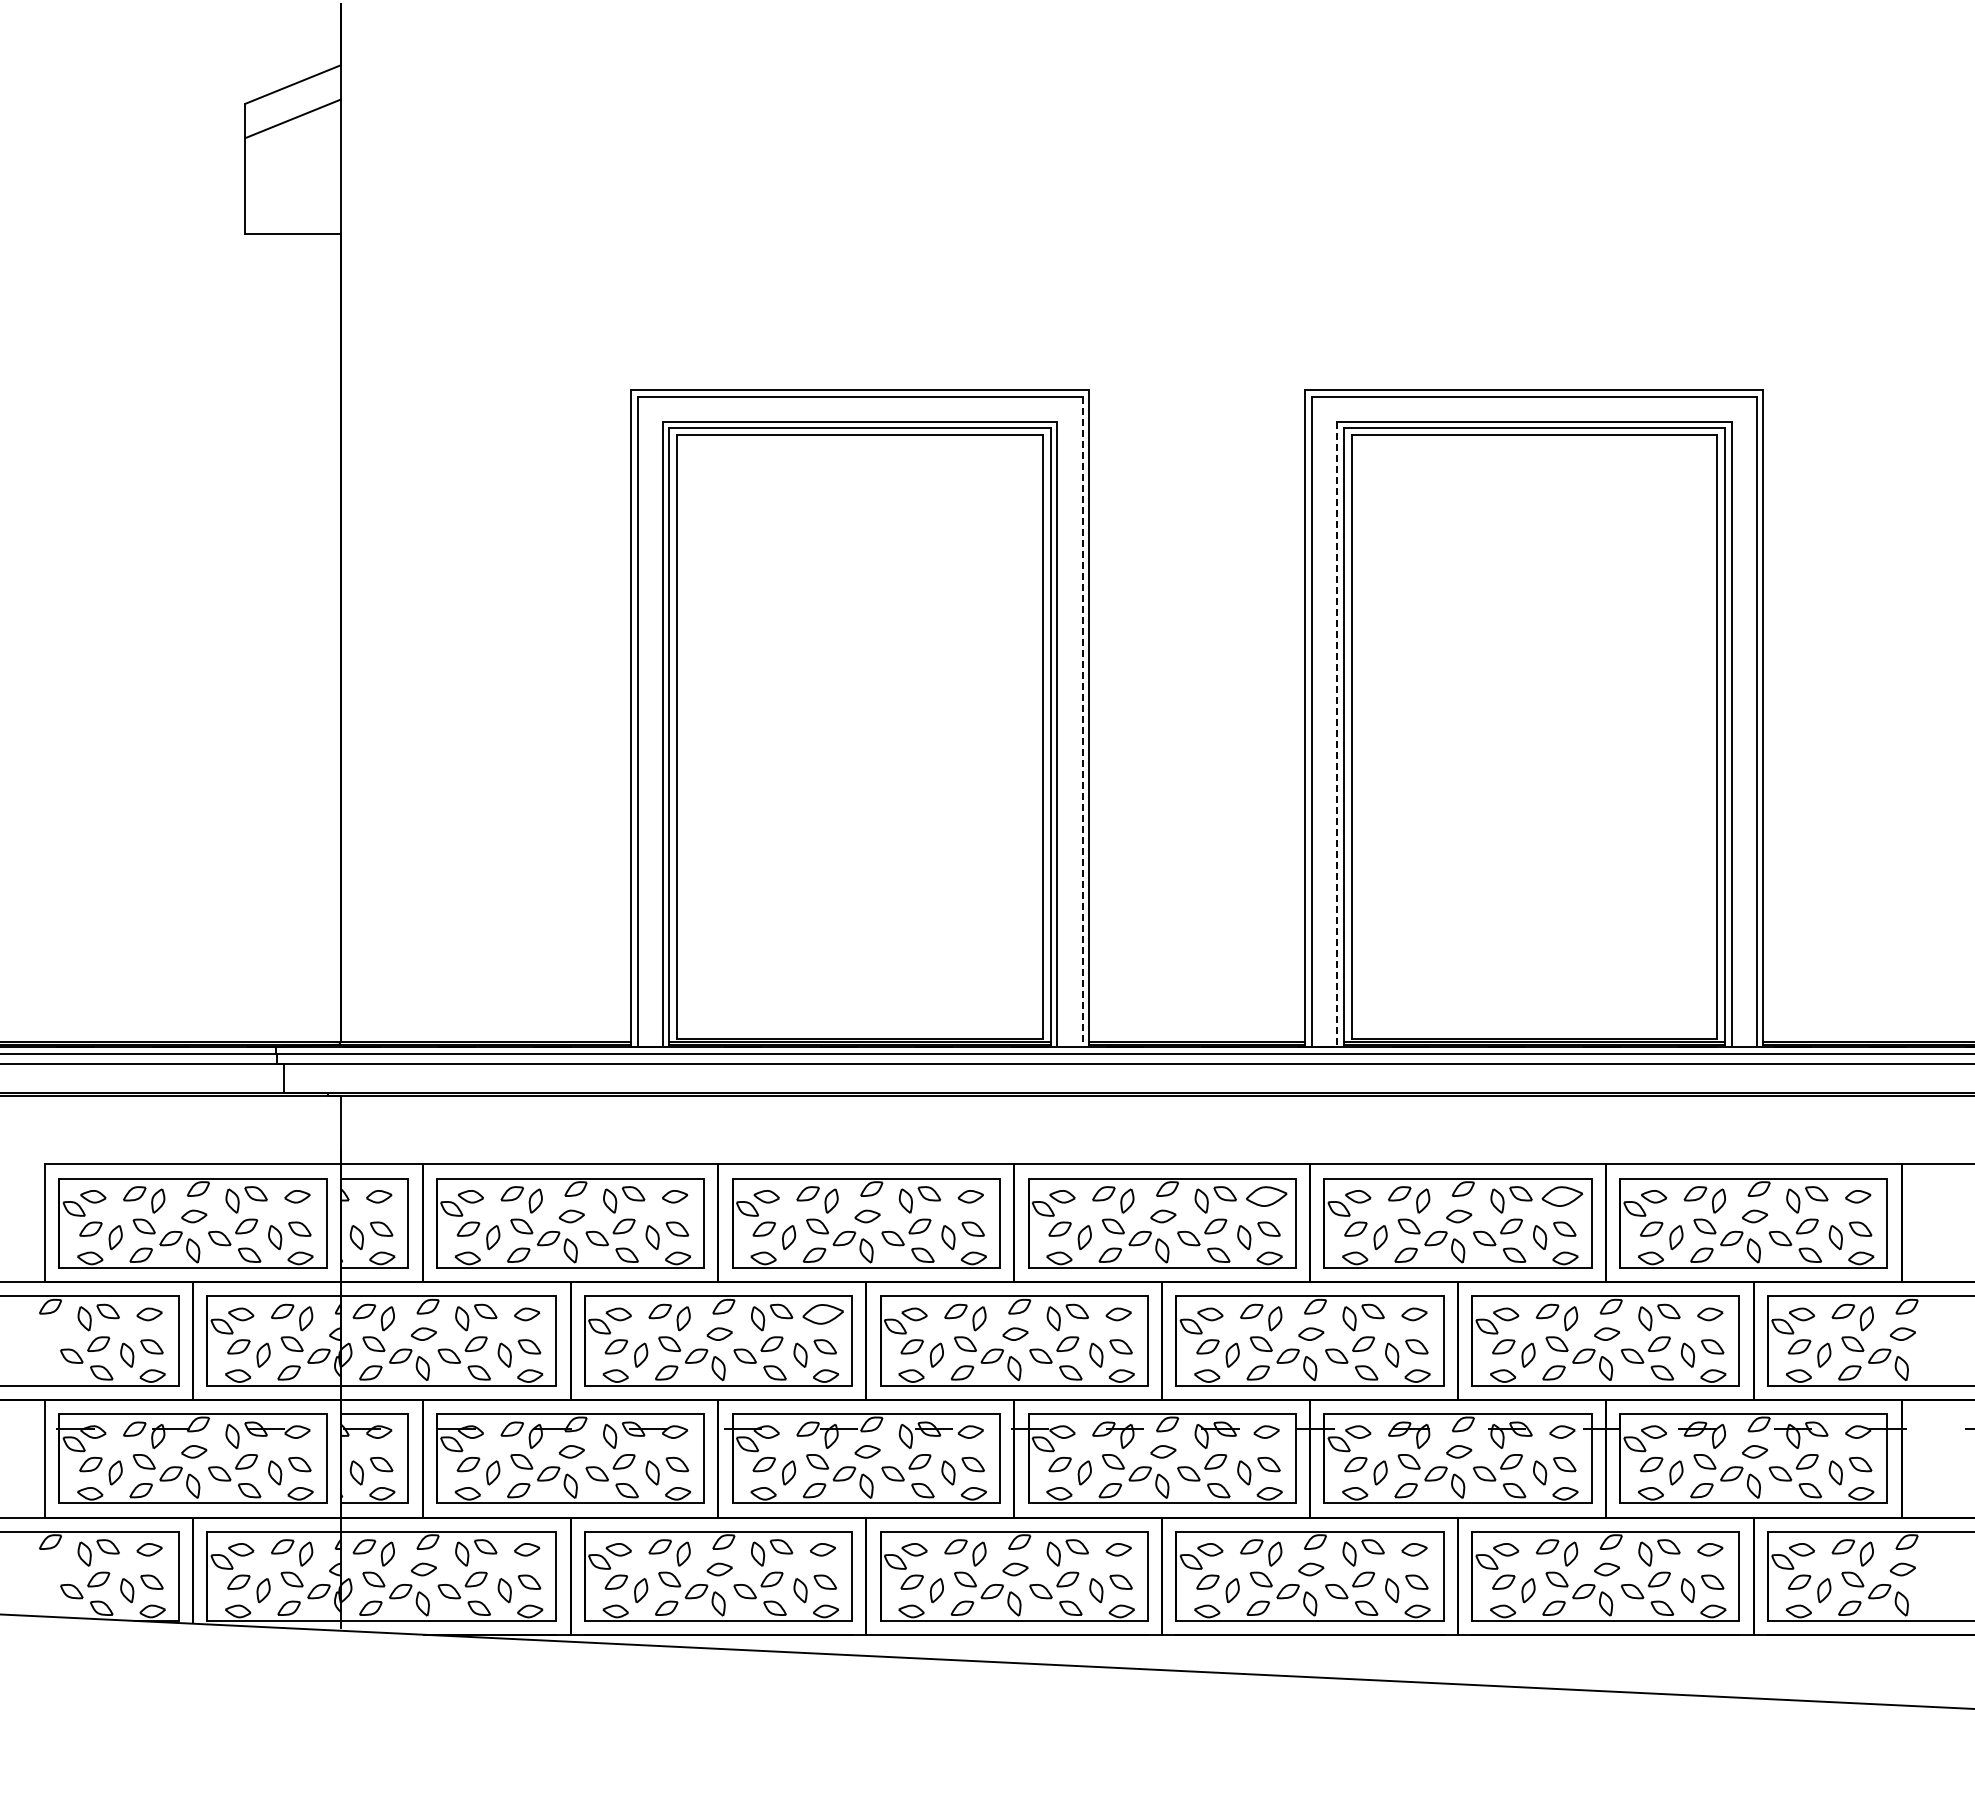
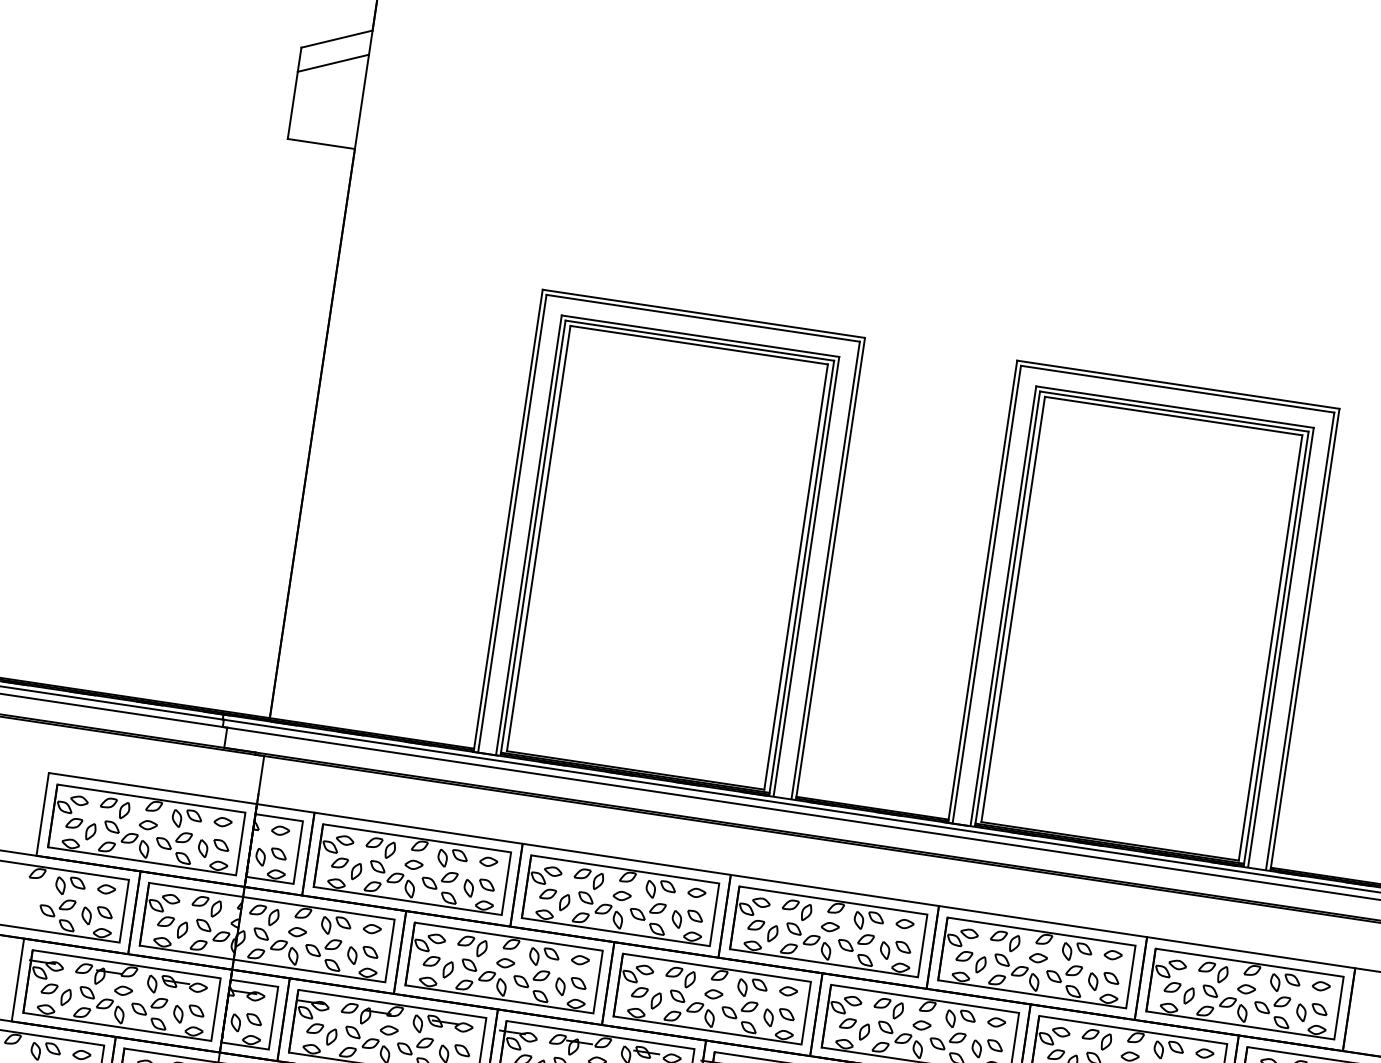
line: (1082, 721) -> (825, 570), dashed -> solid
line: (1337, 733) -> (1003, 605), dashed -> solid
part: (1266, 1196) -> (904, 923), size x0.62
part: (1562, 1196) -> (1113, 955), size x0.62
part: (822, 1314) -> (580, 960), size x0.62

